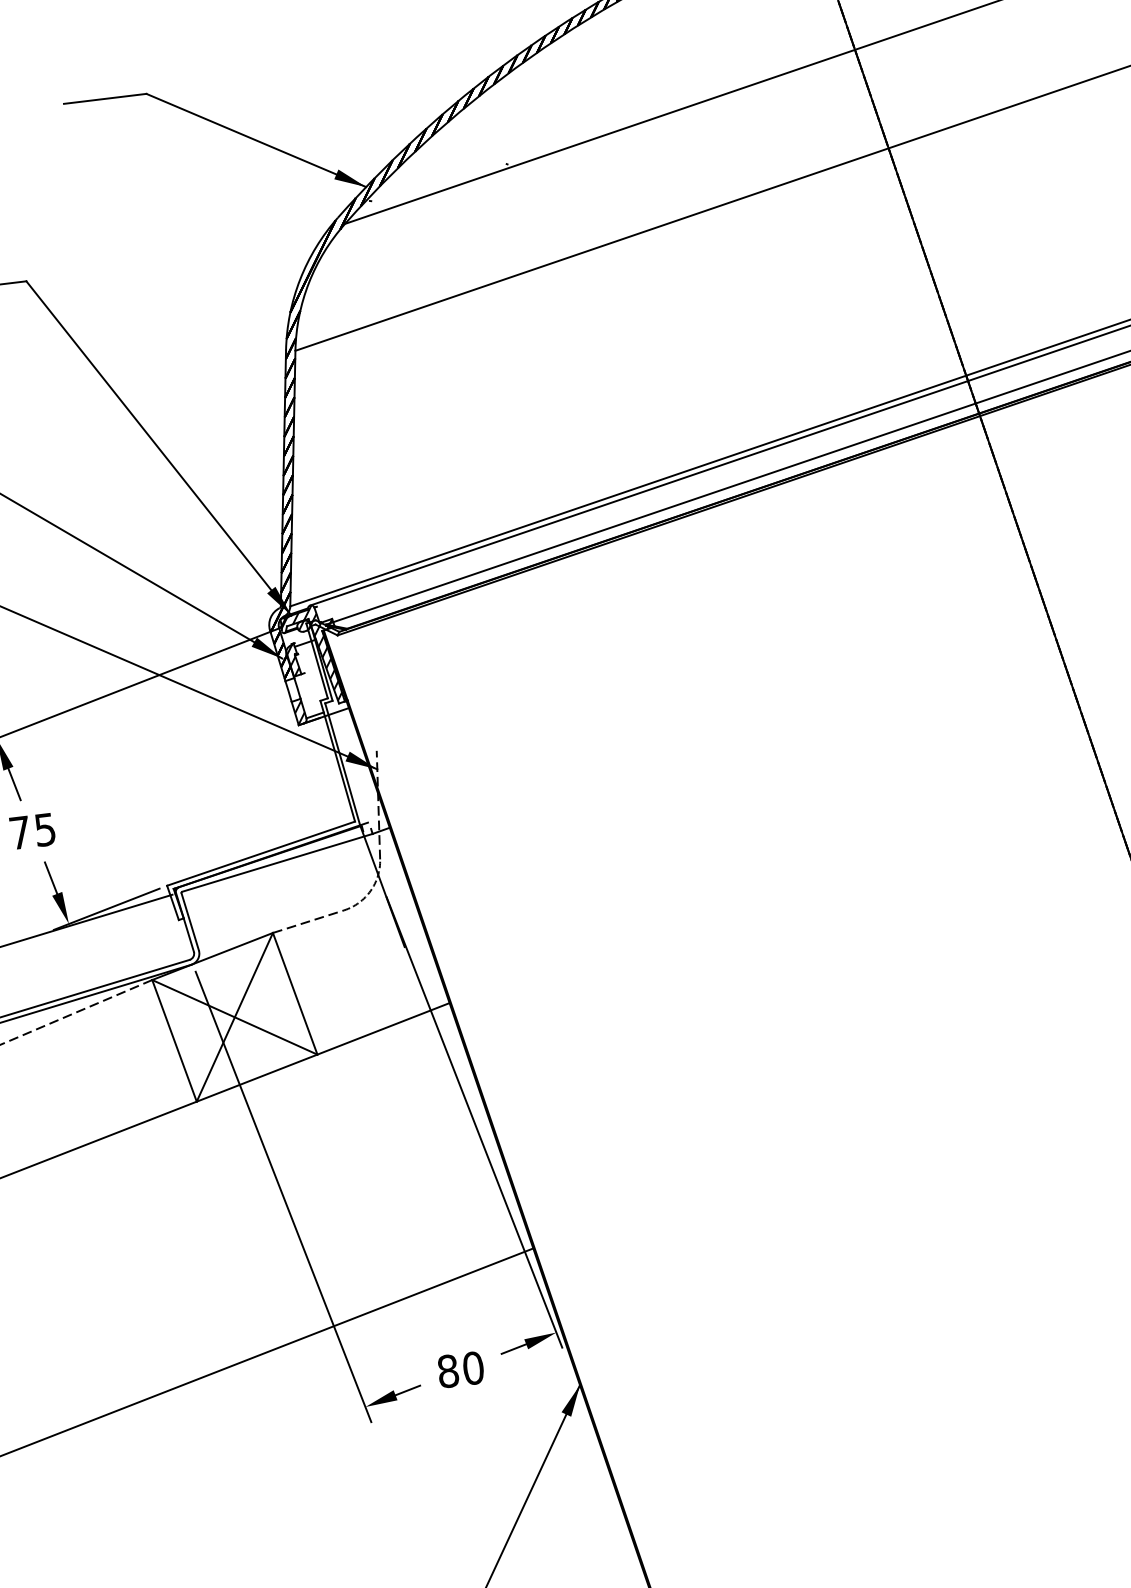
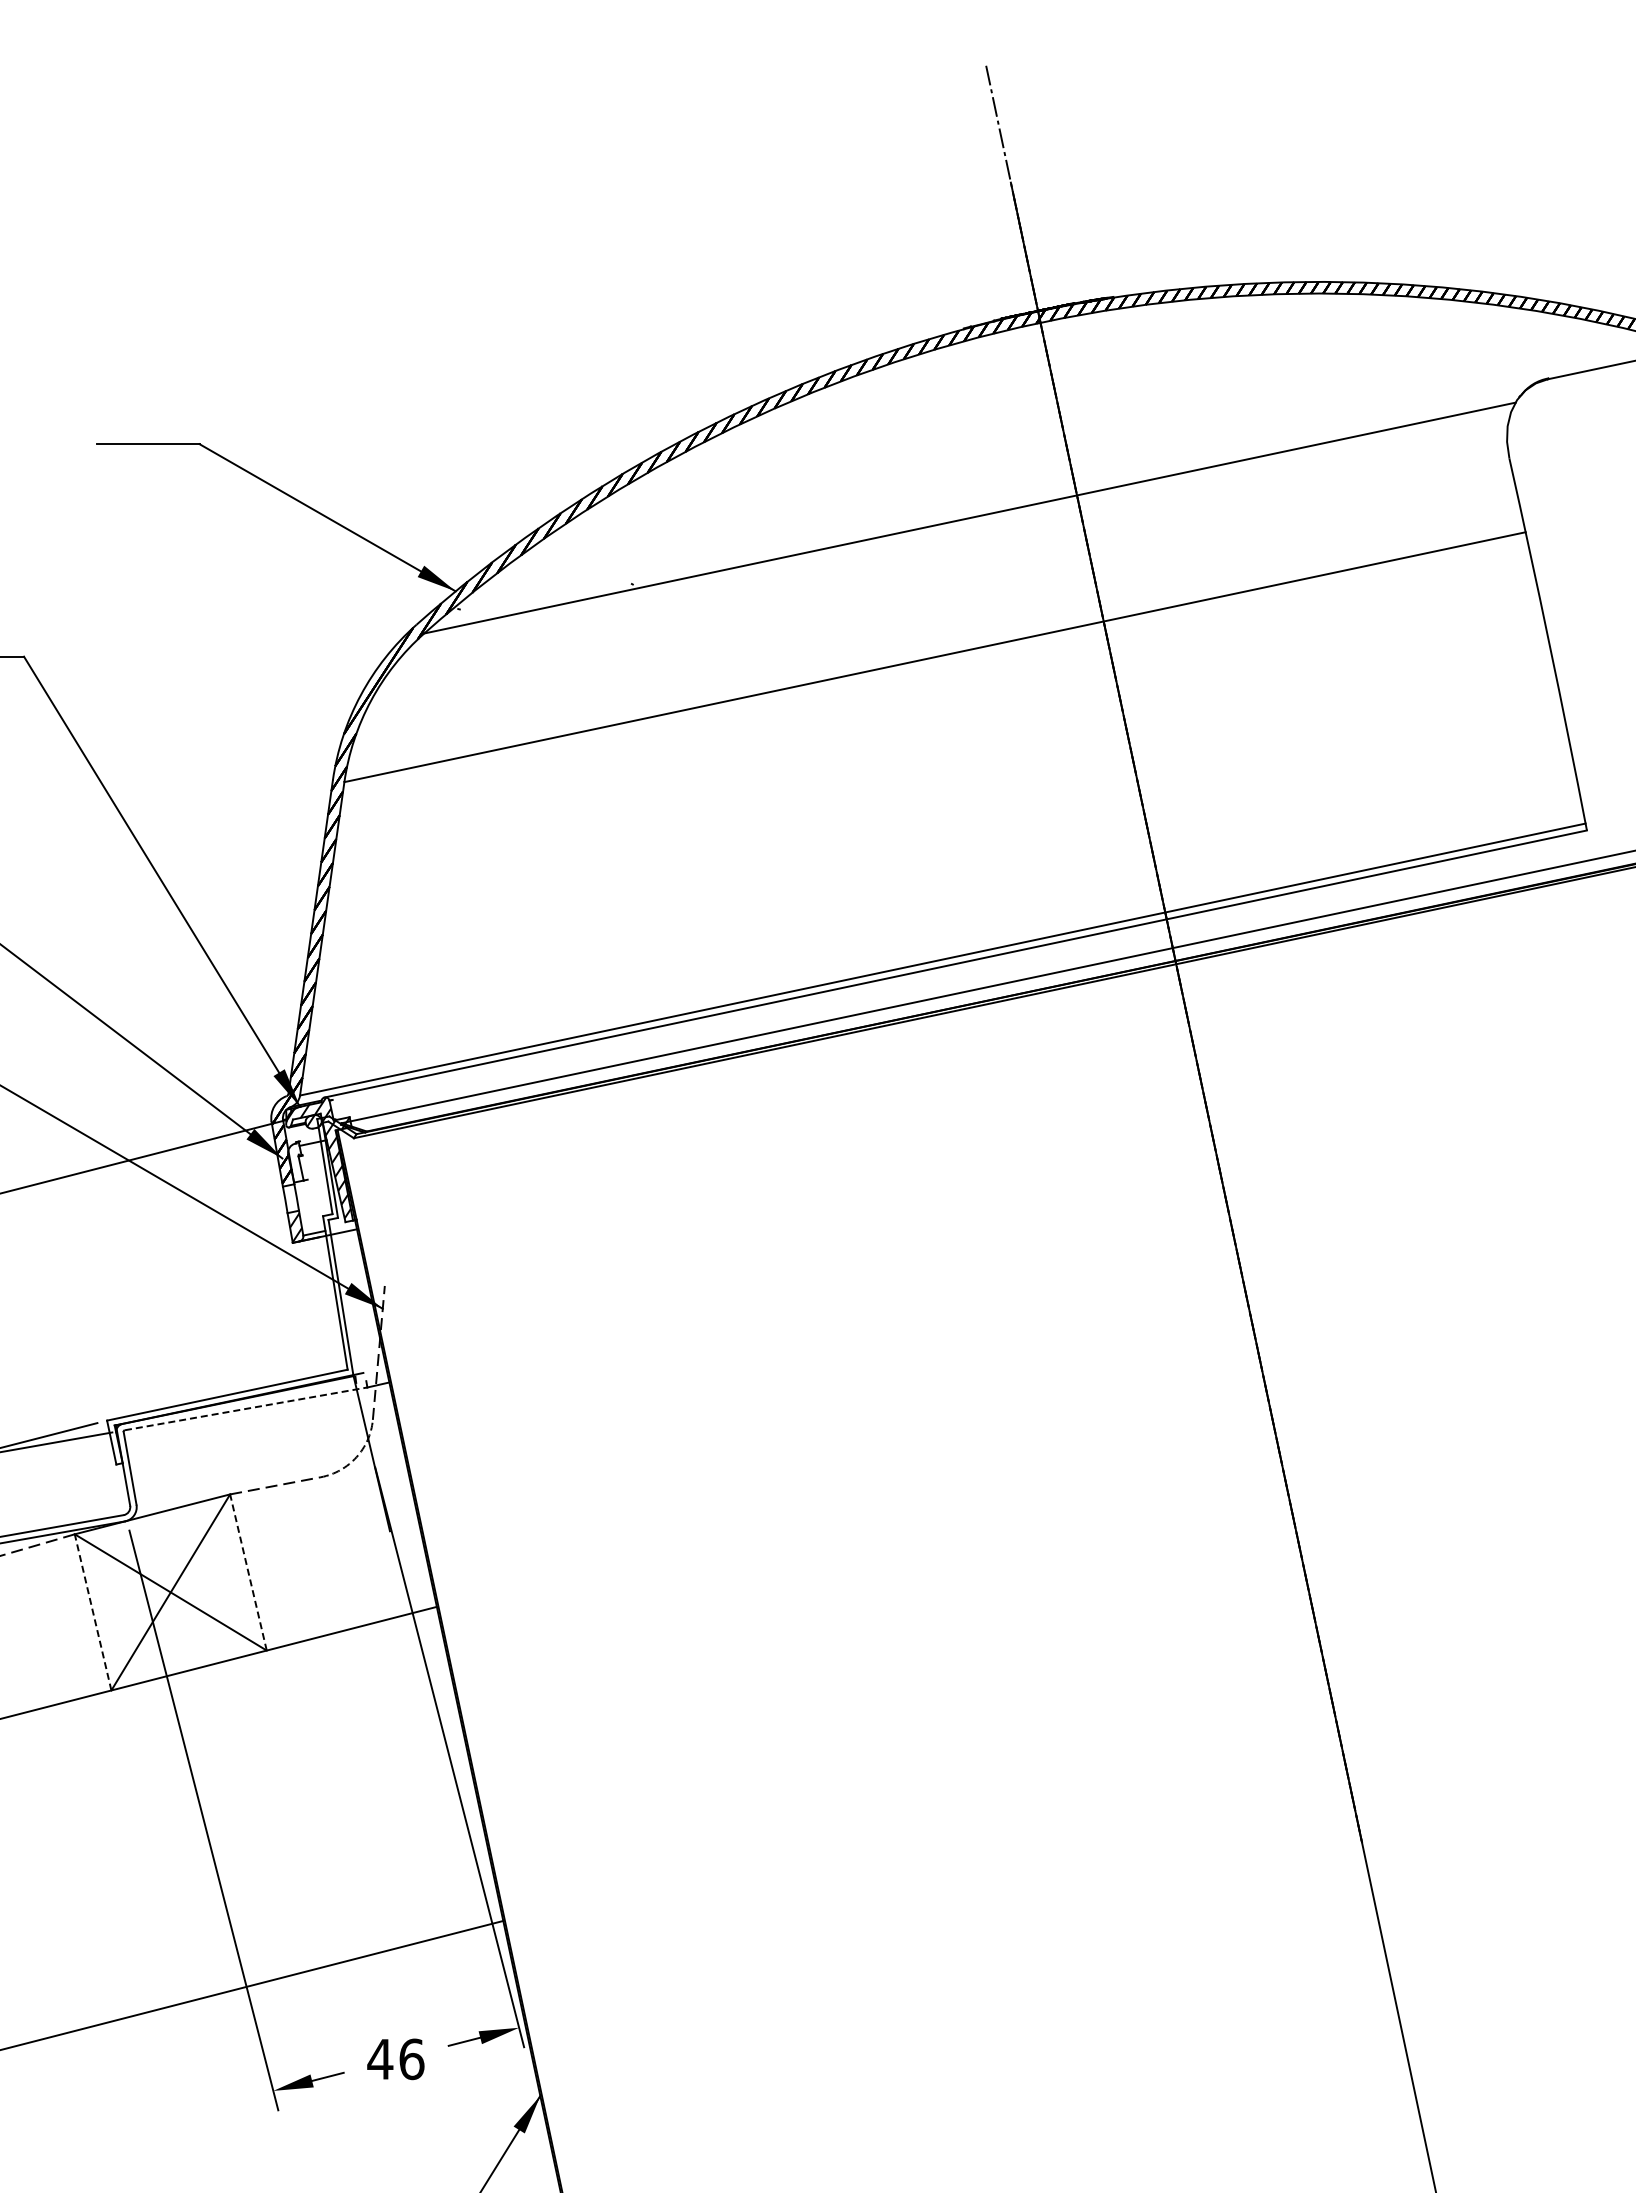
hatch: (292, 659) -> (294, 1161), removed
line: (277, 862) -> (246, 1408), solid -> dashed
line: (295, 993) -> (248, 1572), solid -> dashed
line: (173, 1040) -> (92, 1611), solid -> dashed
text: (460, 1369) -> (395, 2059), 80 -> 46

